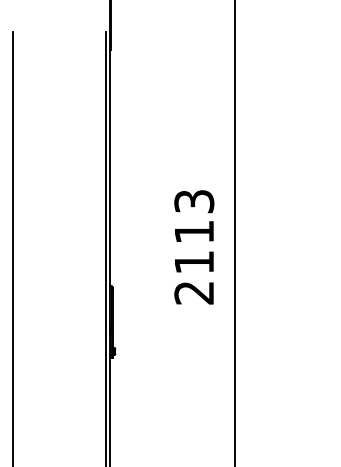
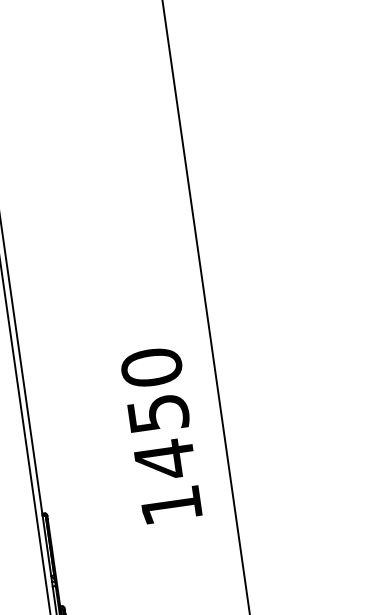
text: (194, 246) -> (161, 435), 2113 -> 1450

